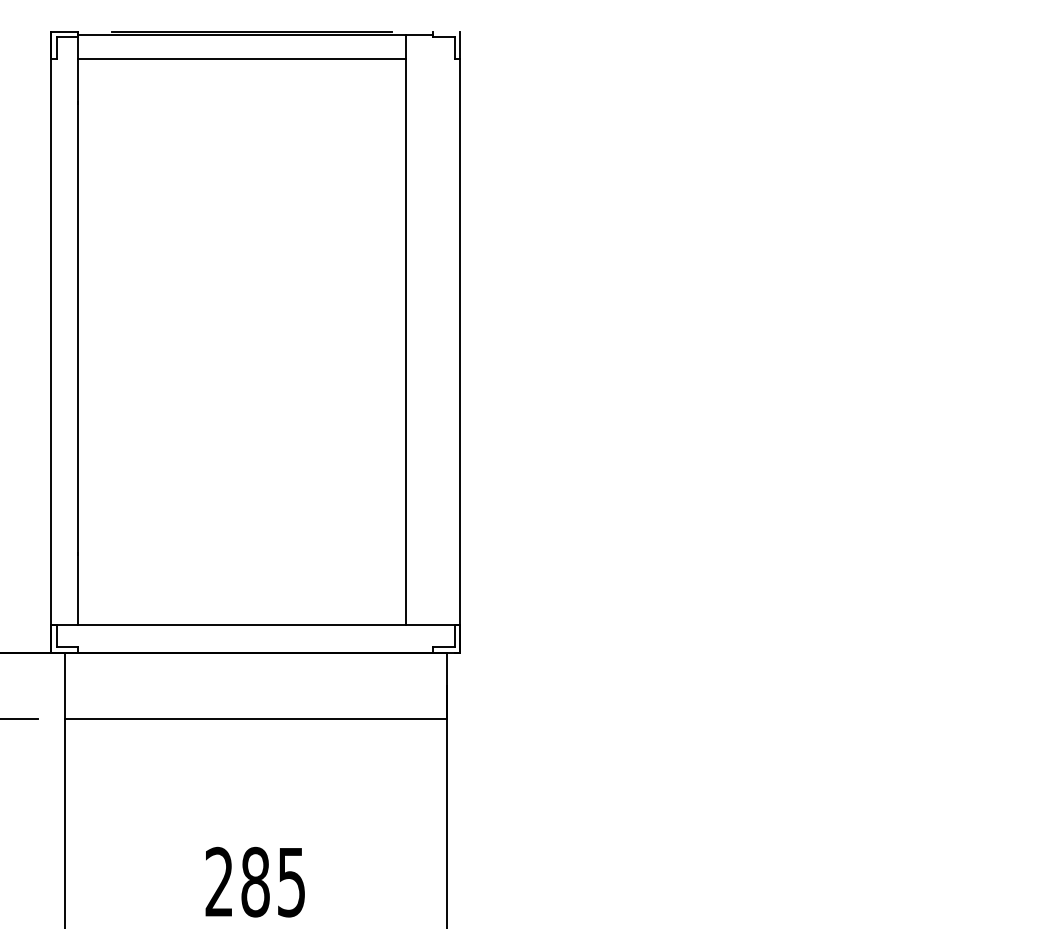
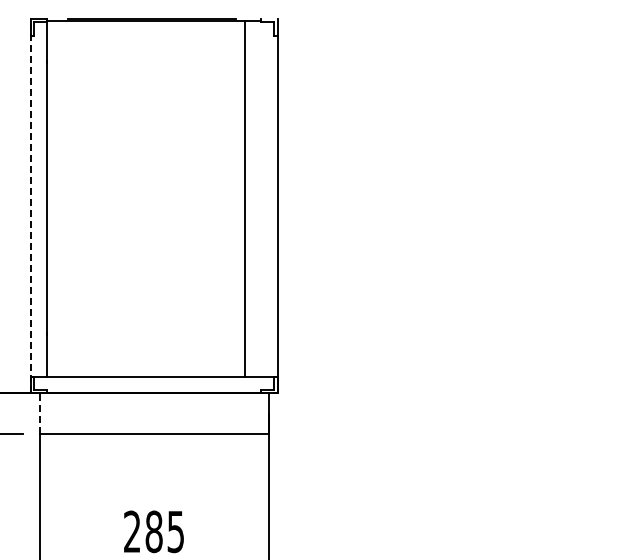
line: (241, 58) -> (145, 35), removed
line: (50, 340) -> (30, 205), solid -> dashed
line: (65, 685) -> (39, 413), solid -> dashed

